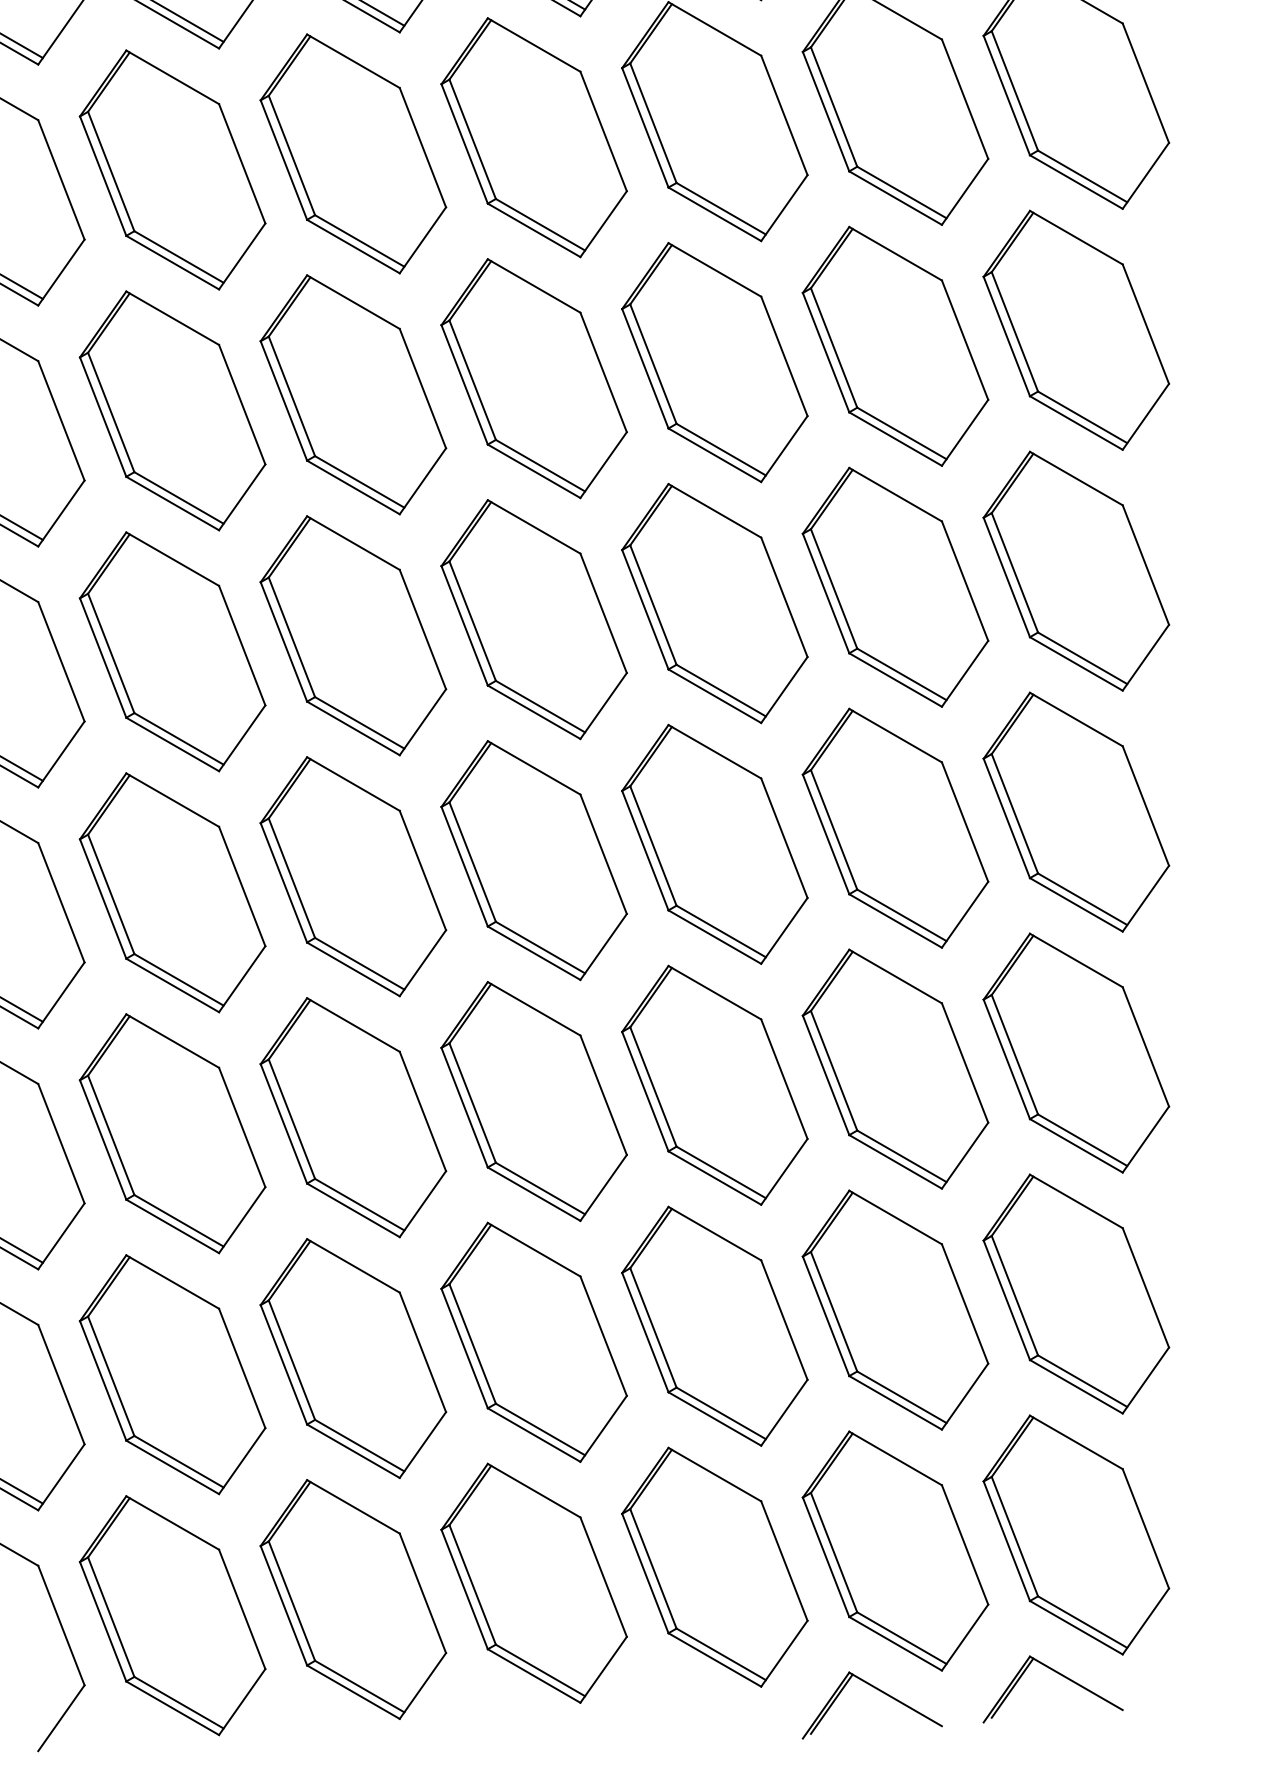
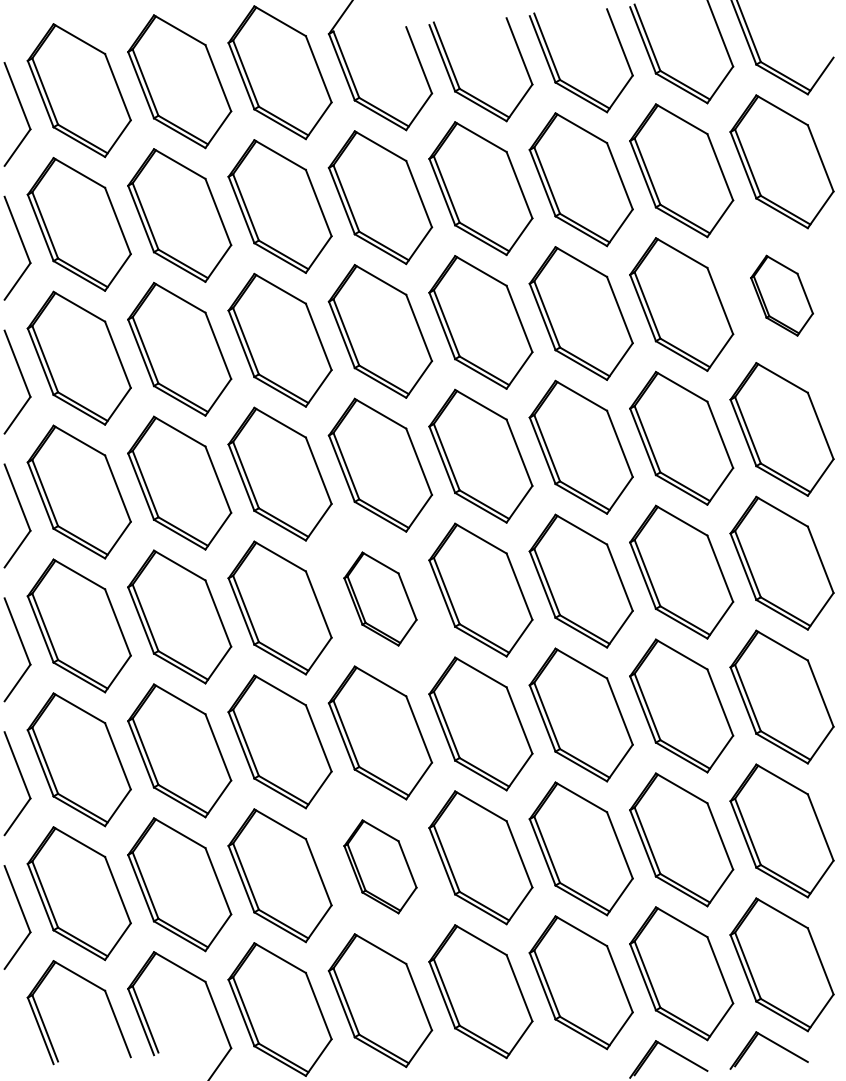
part: (1075, 330) -> (781, 295), size x0.6
part: (353, 875) -> (380, 598), size x0.7
part: (353, 1358) -> (380, 866), size x0.7

